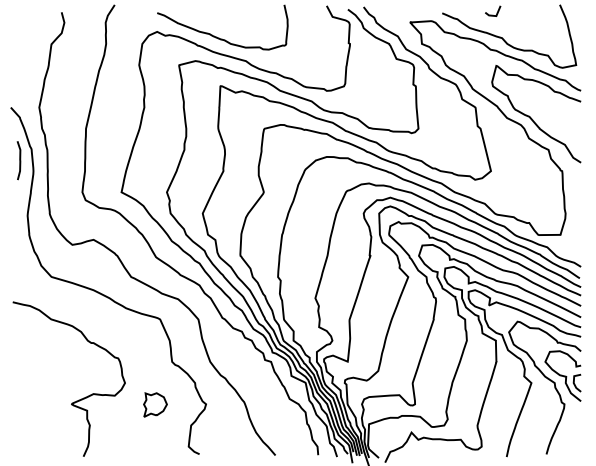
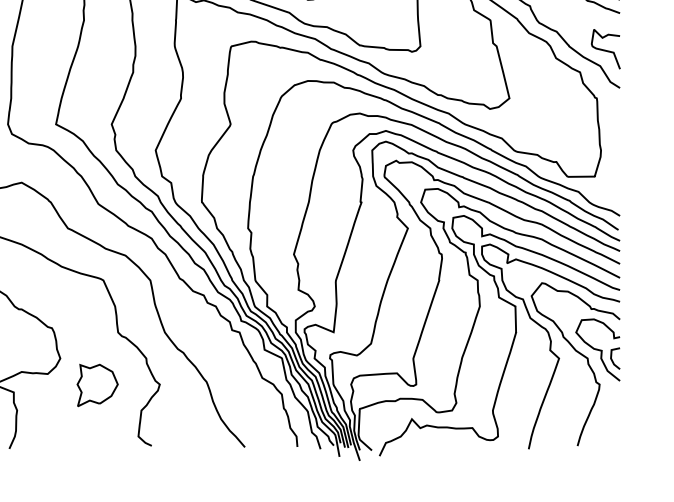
curve: (569, 131) -> (605, 49), added
part: (155, 404) -> (97, 384), size x1.43

